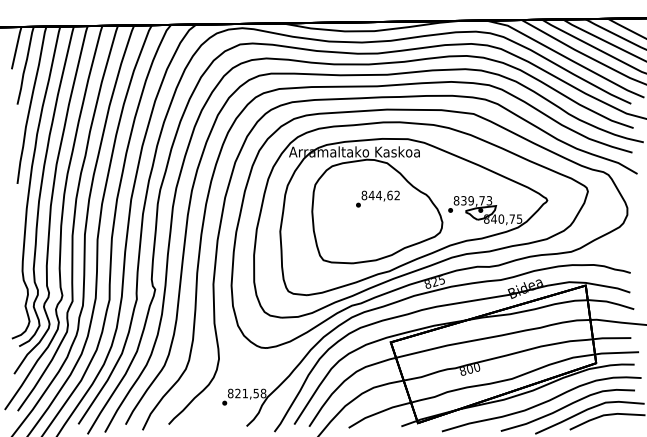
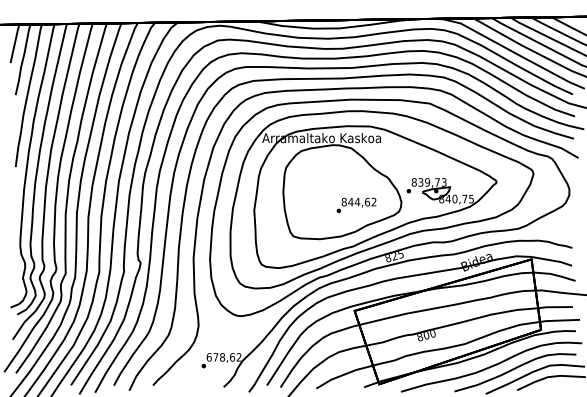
text: (377, 198) -> (356, 204), moved
text: (246, 393) -> (223, 357), 821,58 -> 678,62

